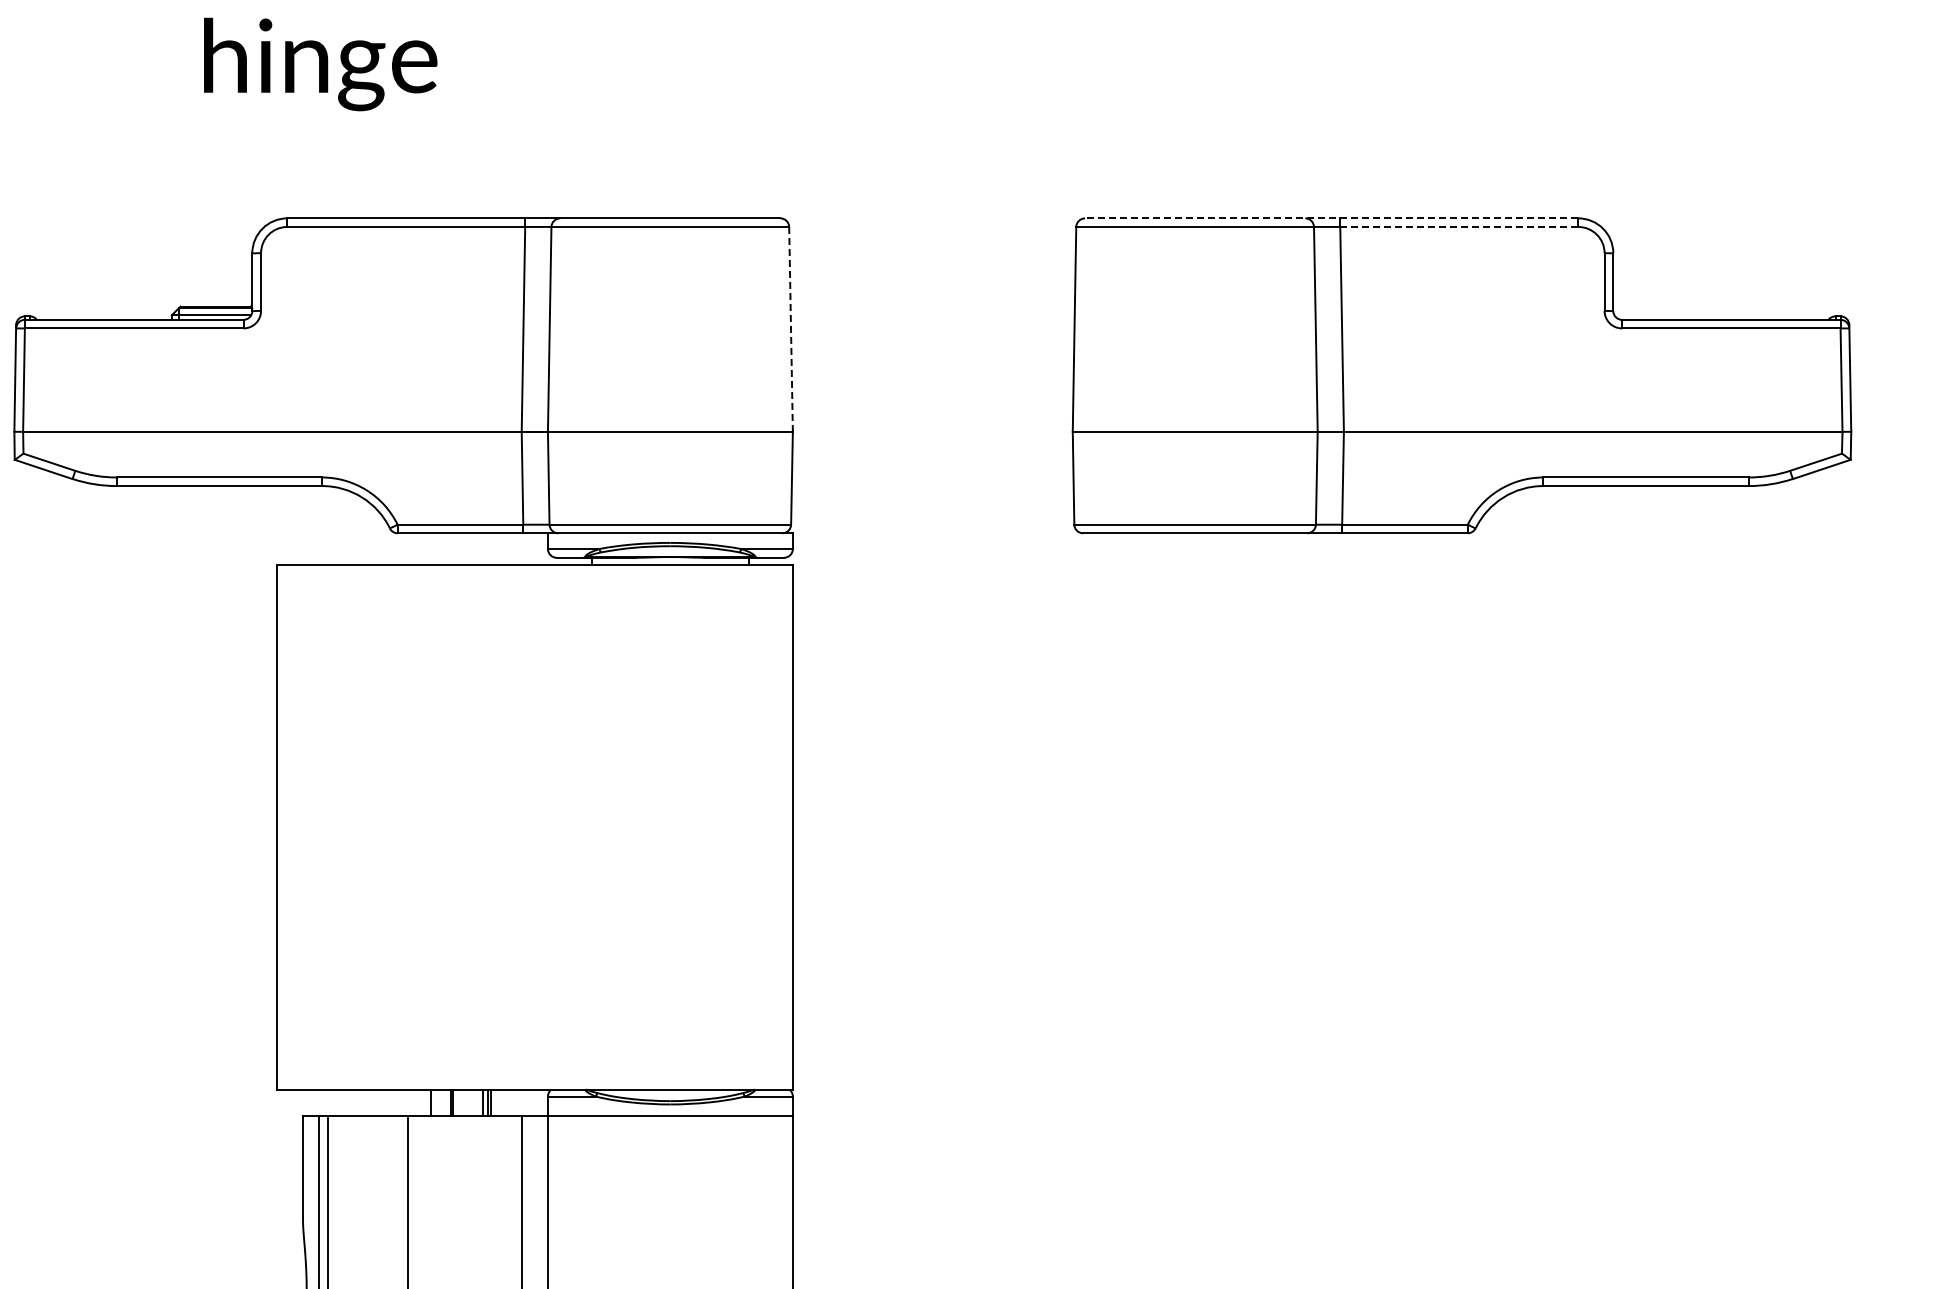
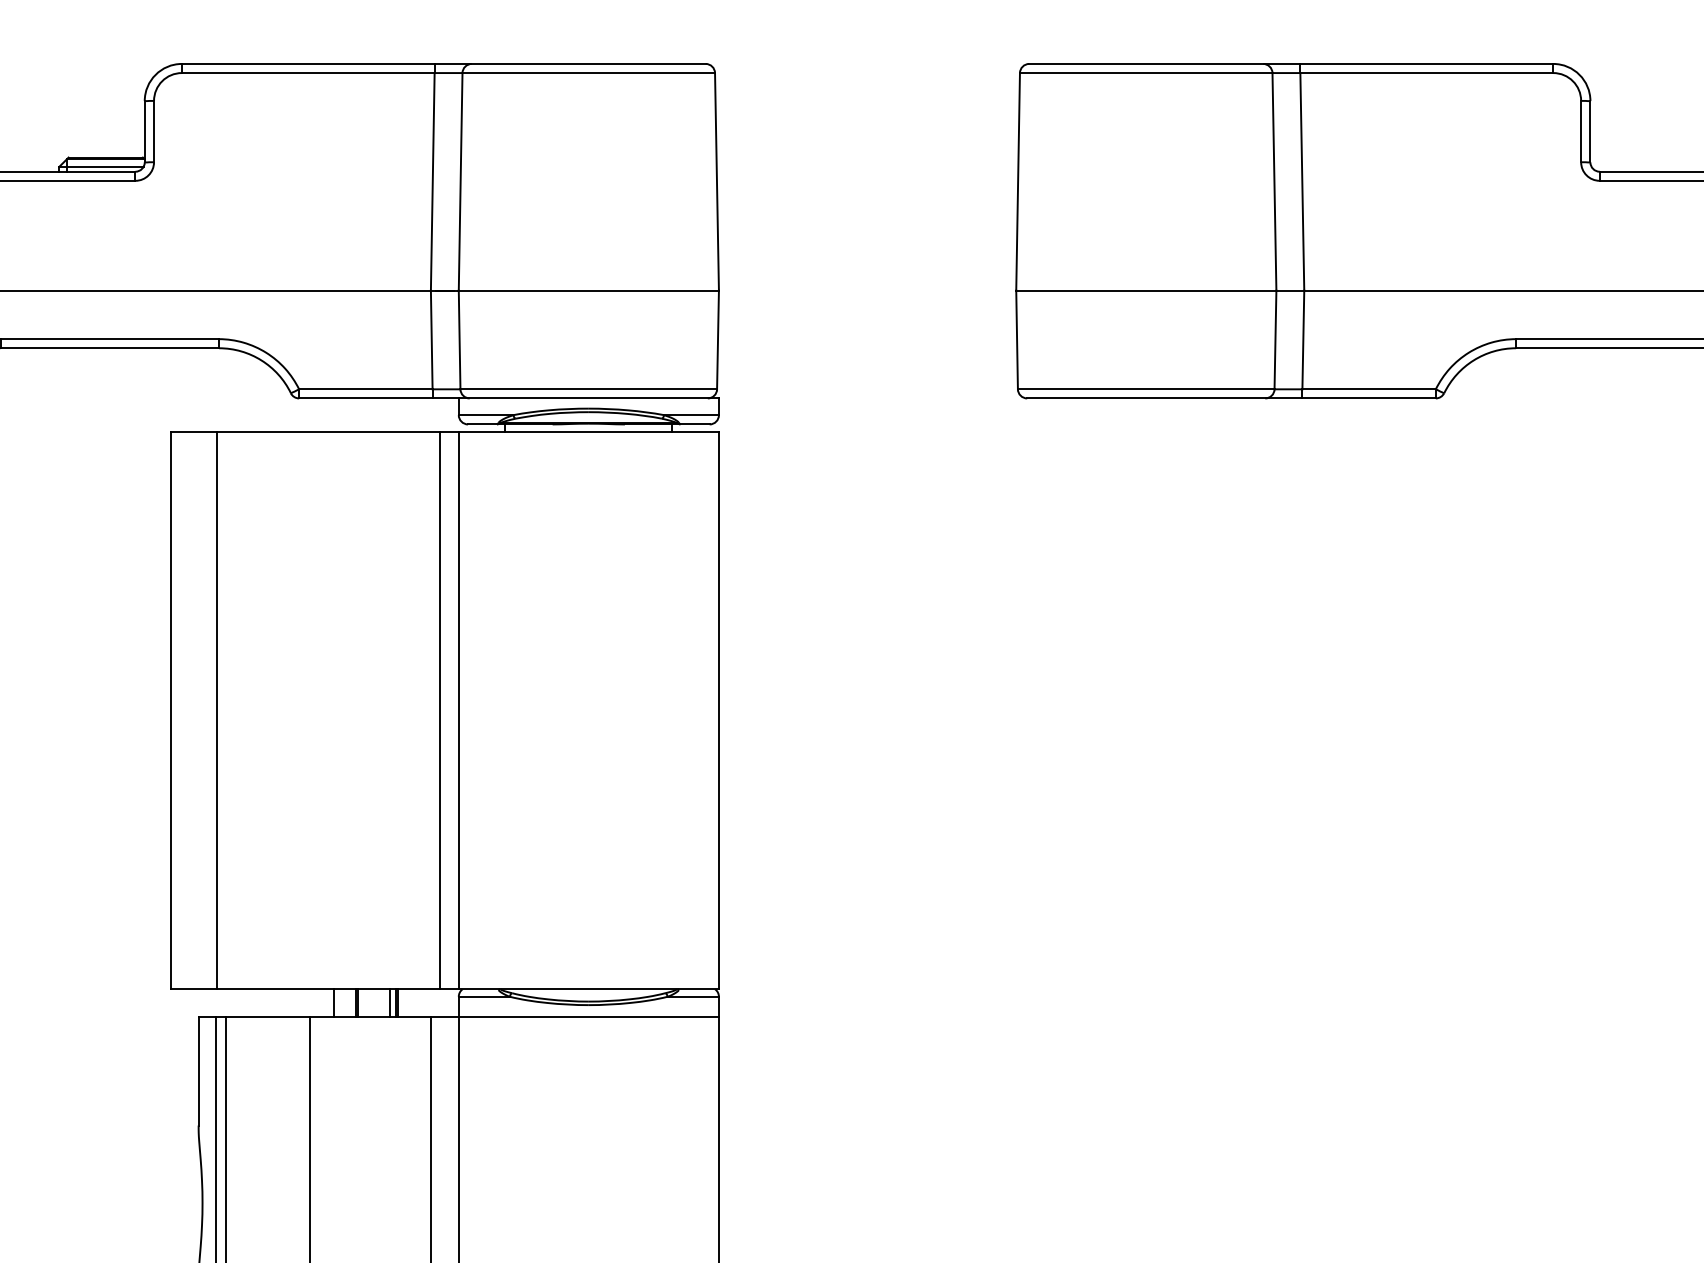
line: (1331, 218) -> (1291, 64), dashed -> solid
line: (1458, 226) -> (1425, 72), dashed -> solid
line: (791, 329) -> (717, 181), dashed -> solid
line: (320, 826) -> (217, 709), added
line: (530, 826) -> (440, 709), added
line: (547, 826) -> (458, 709), added

